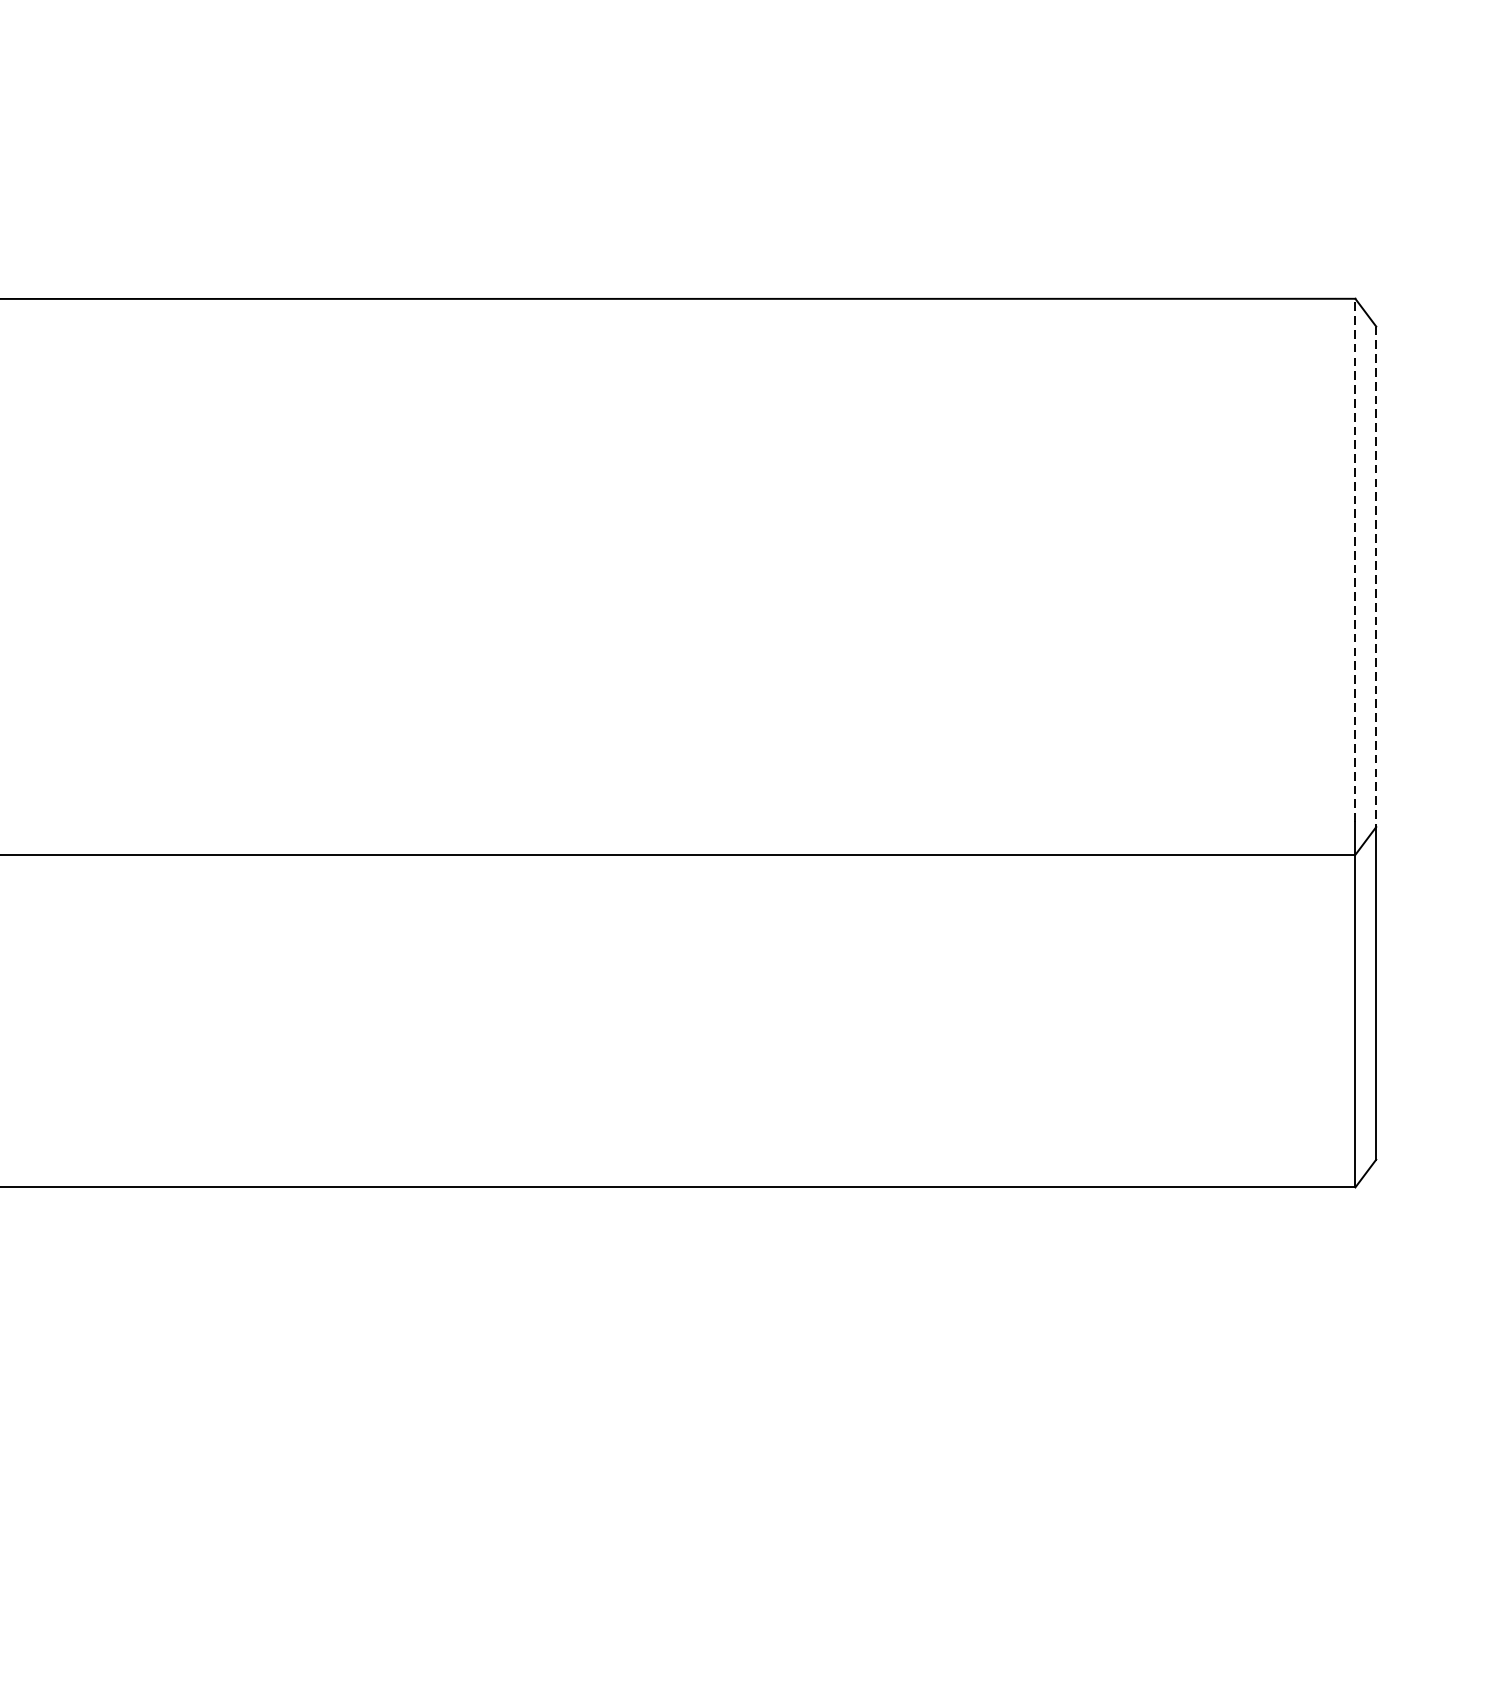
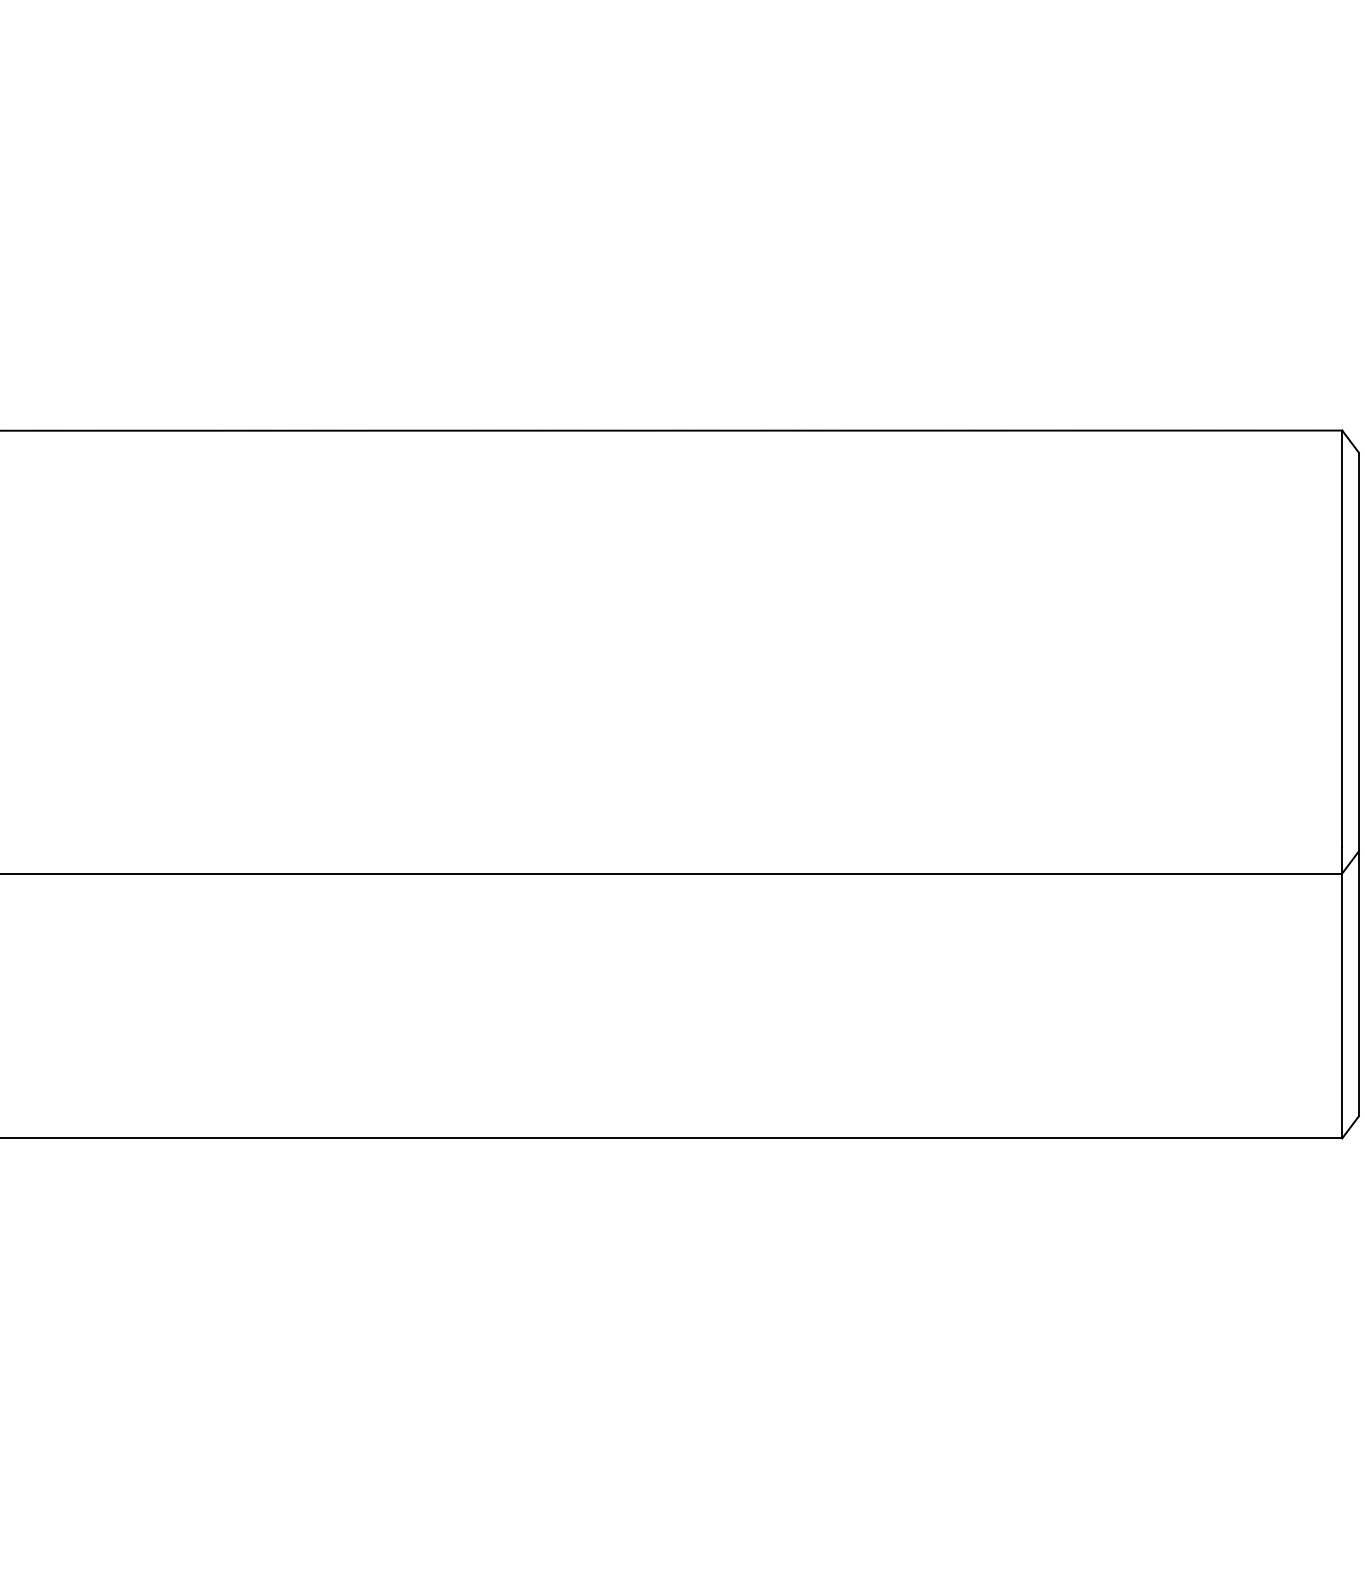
line: (1355, 559) -> (1342, 638), dashed -> solid
line: (1375, 577) -> (1358, 652), dashed -> solid

